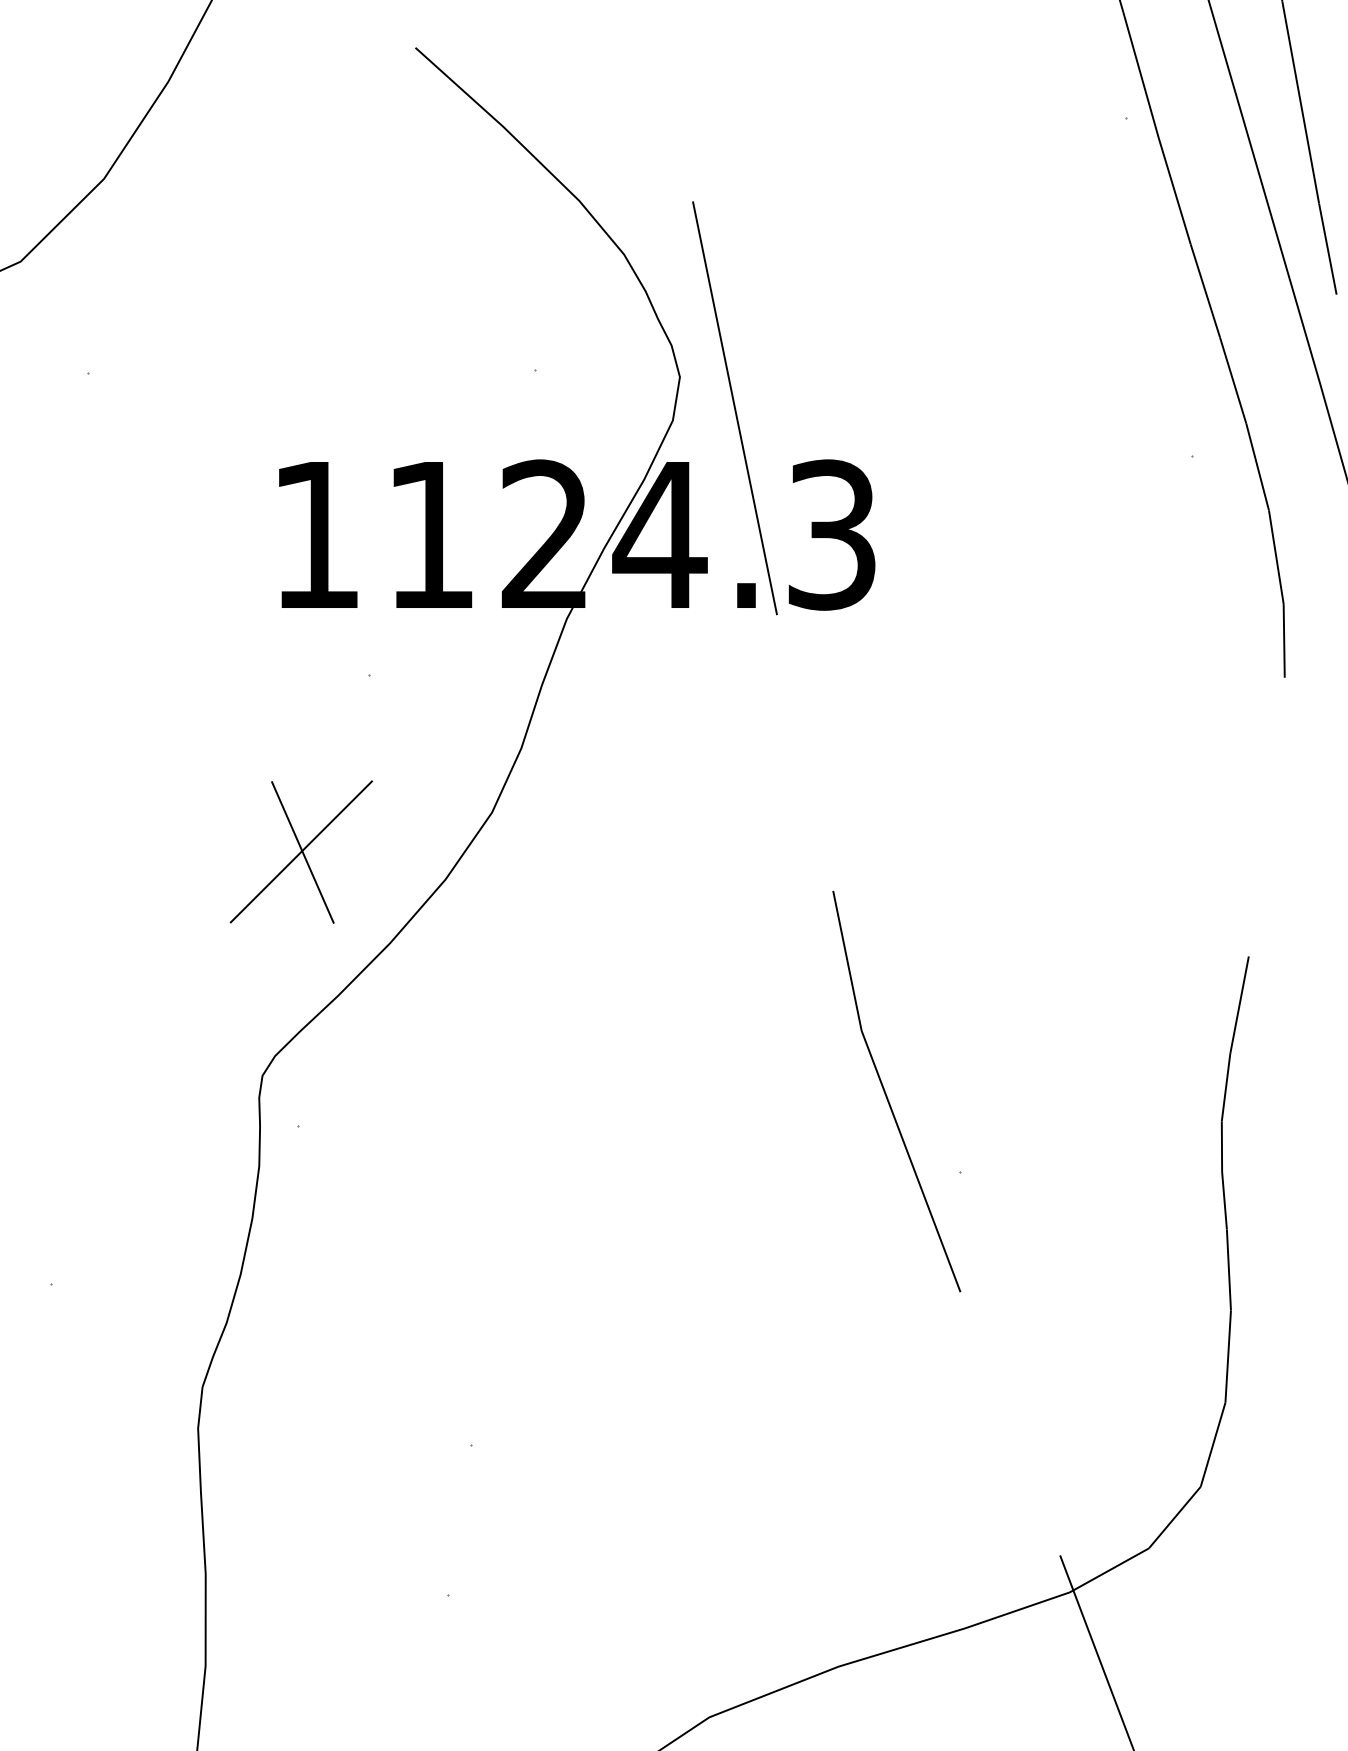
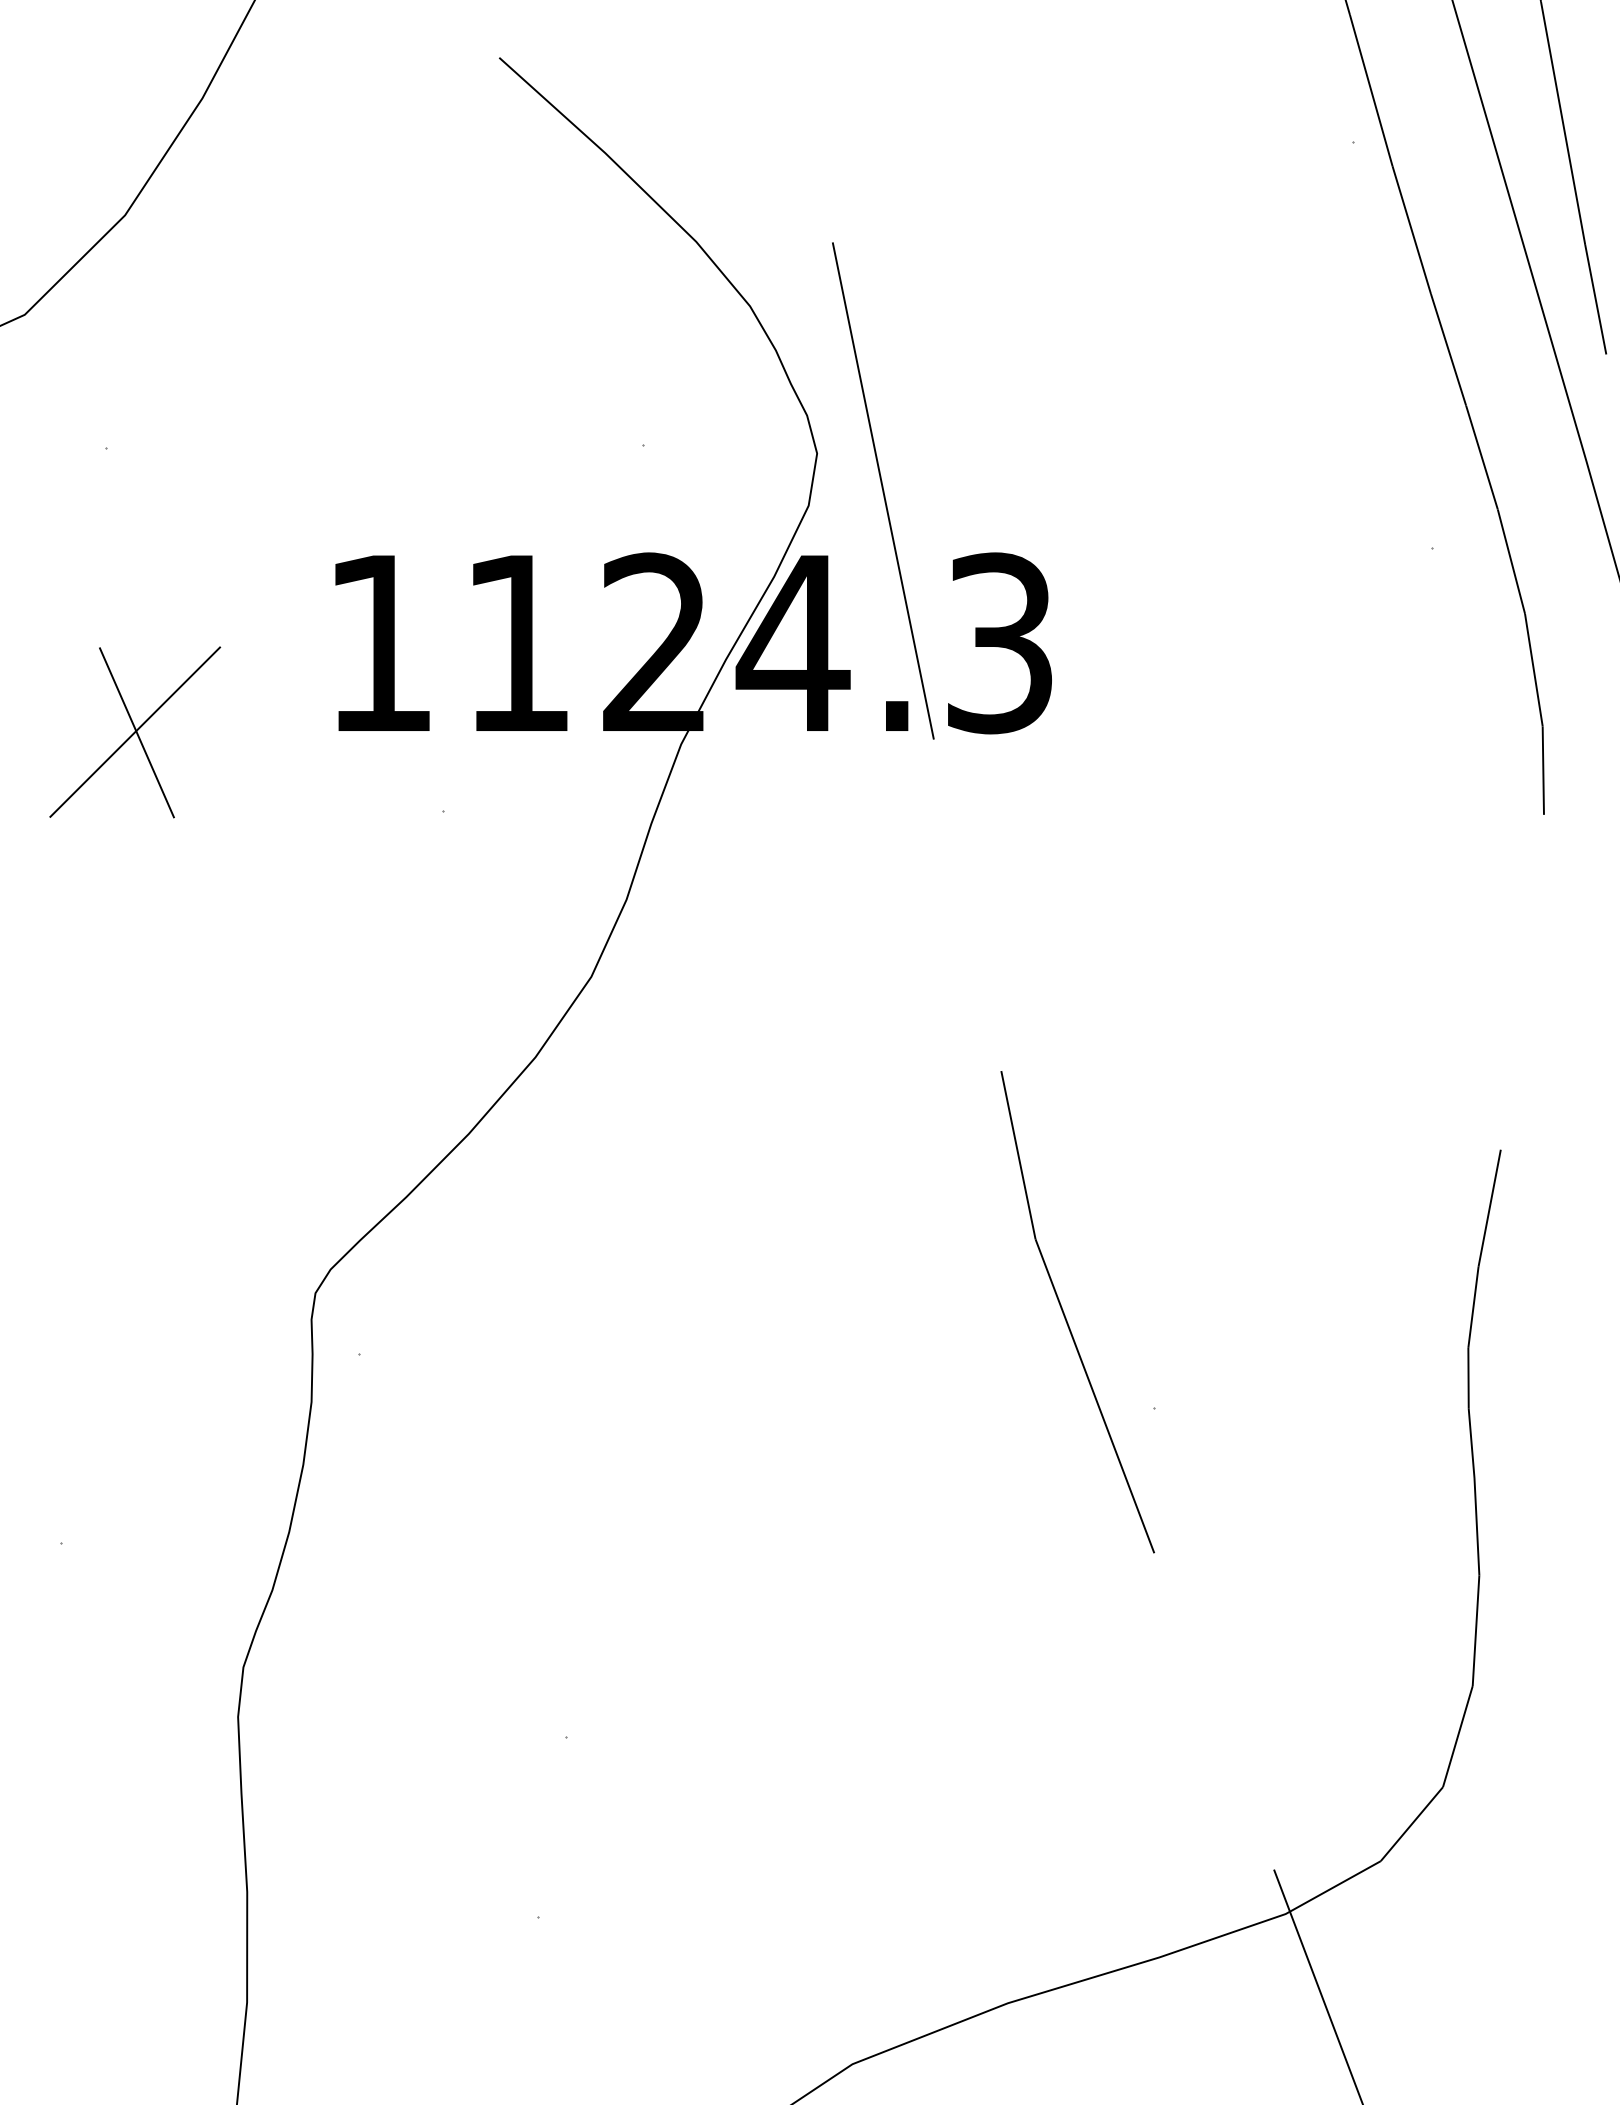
part: (301, 852) -> (135, 732), moved

